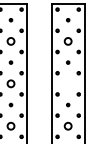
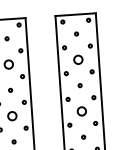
circle: (67, 83) -> (81, 111), added

